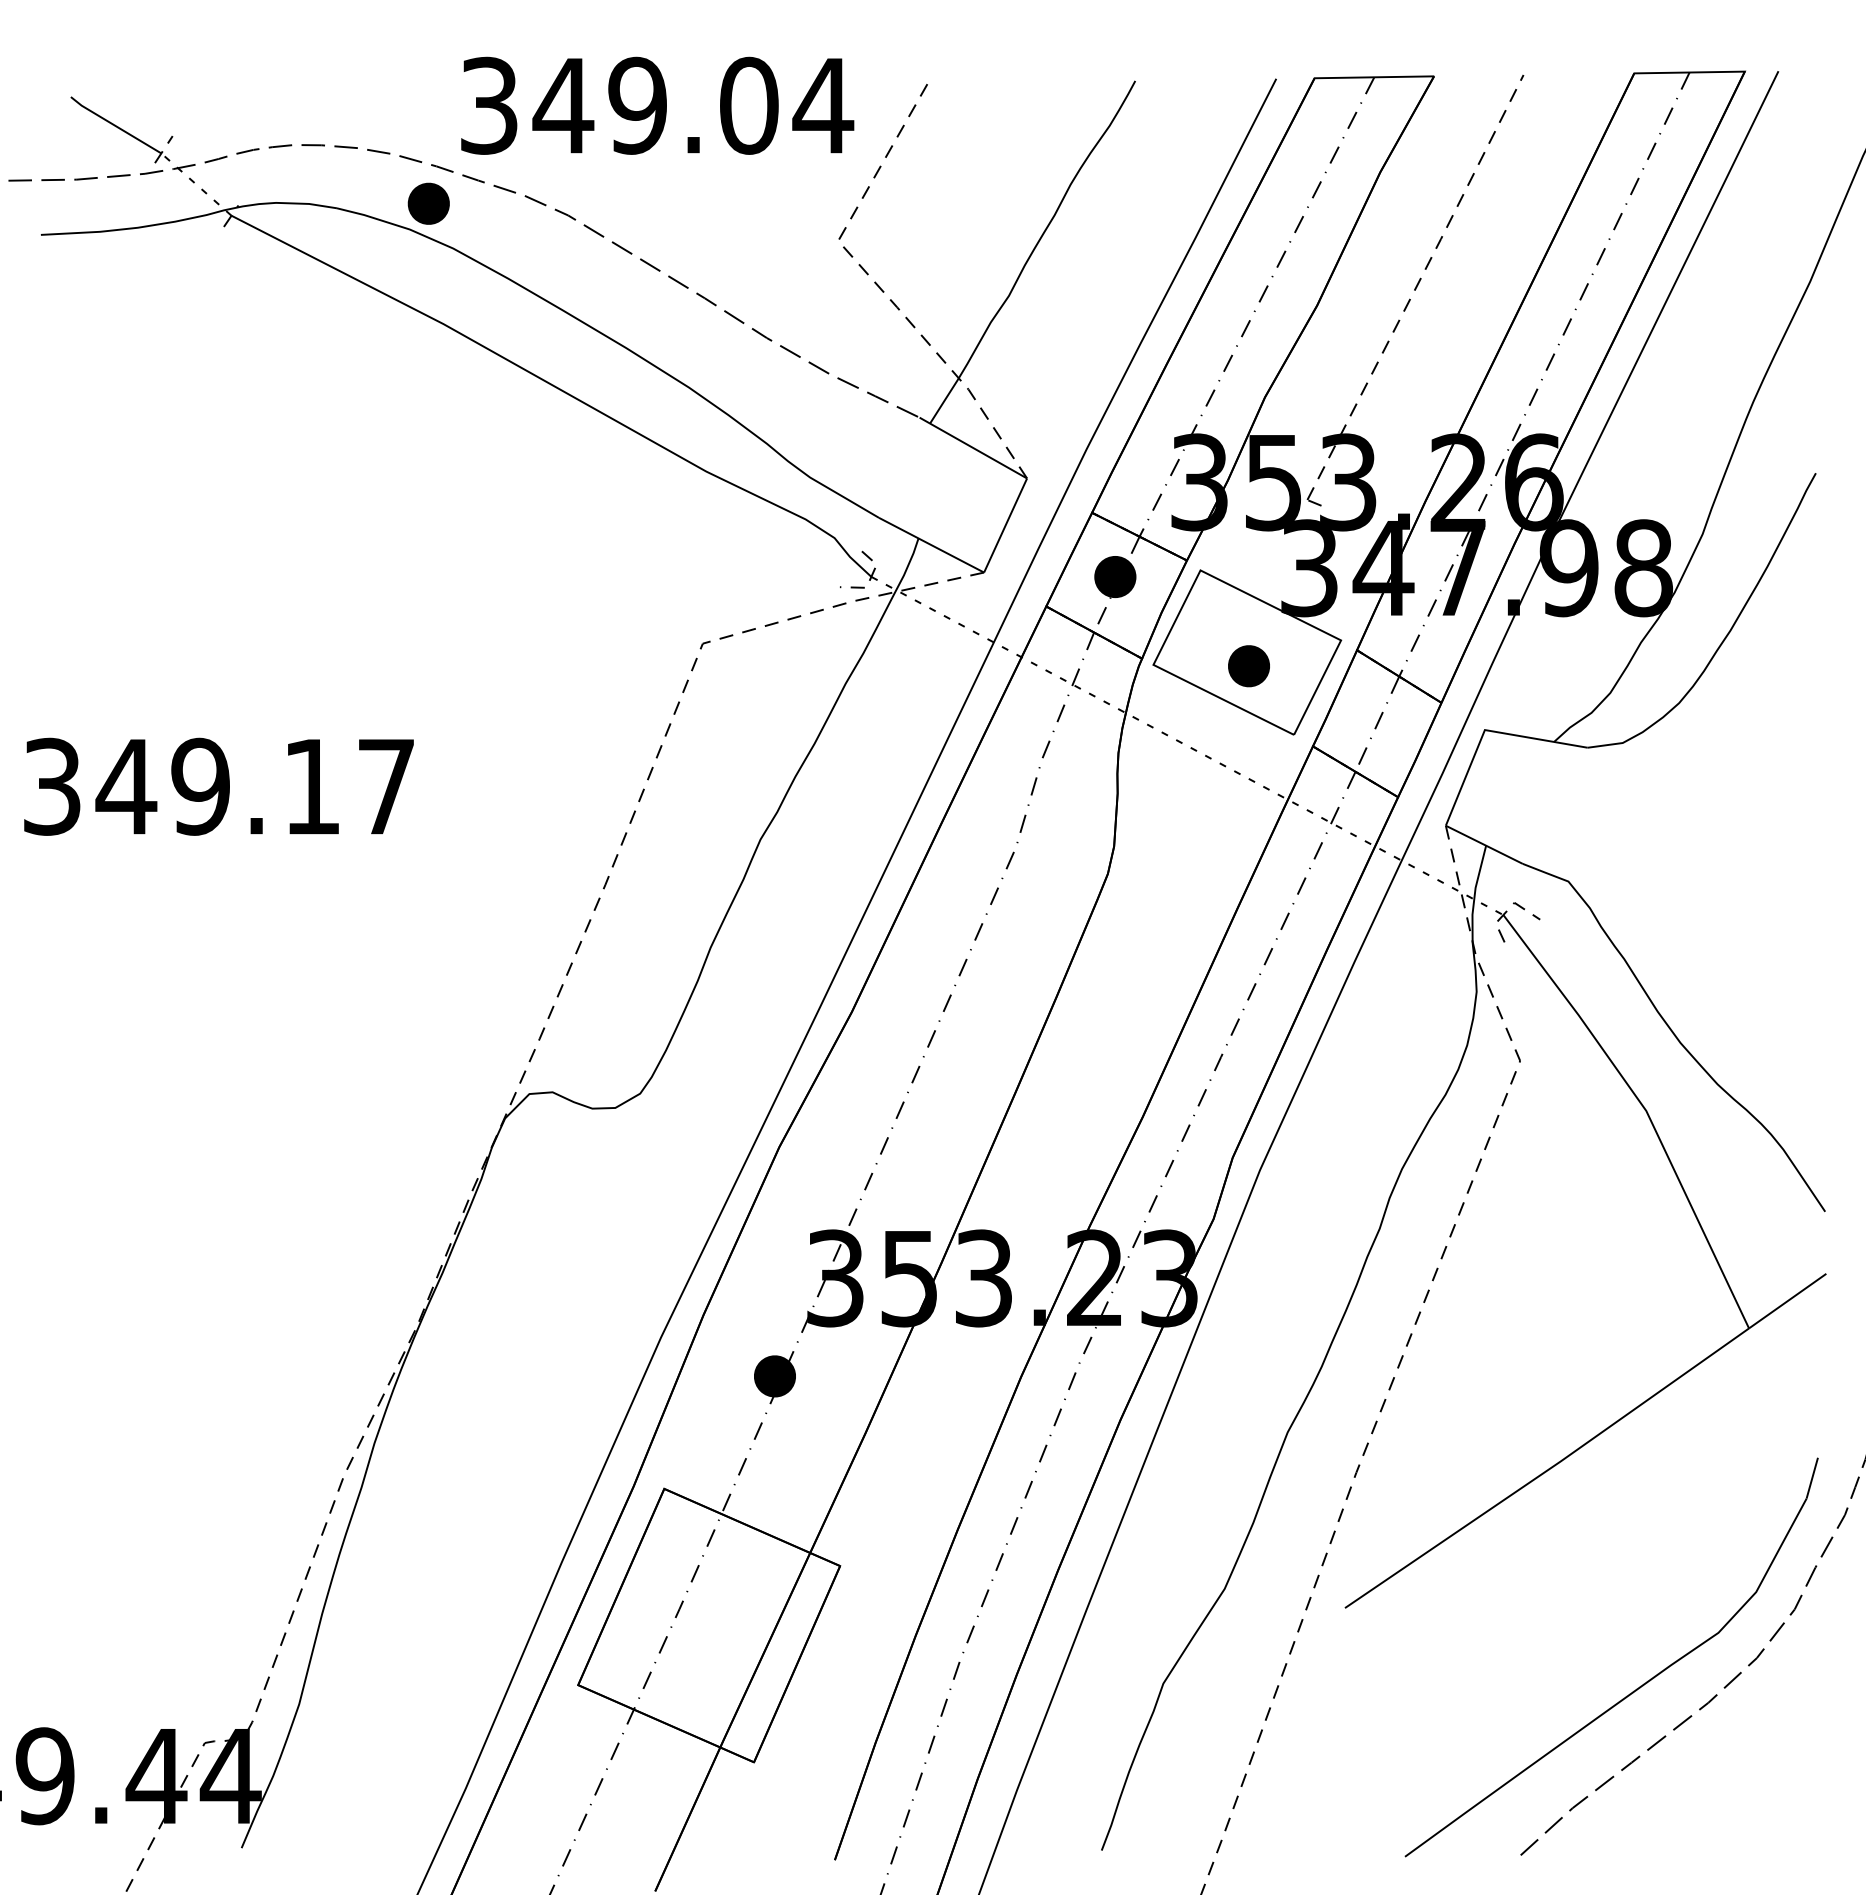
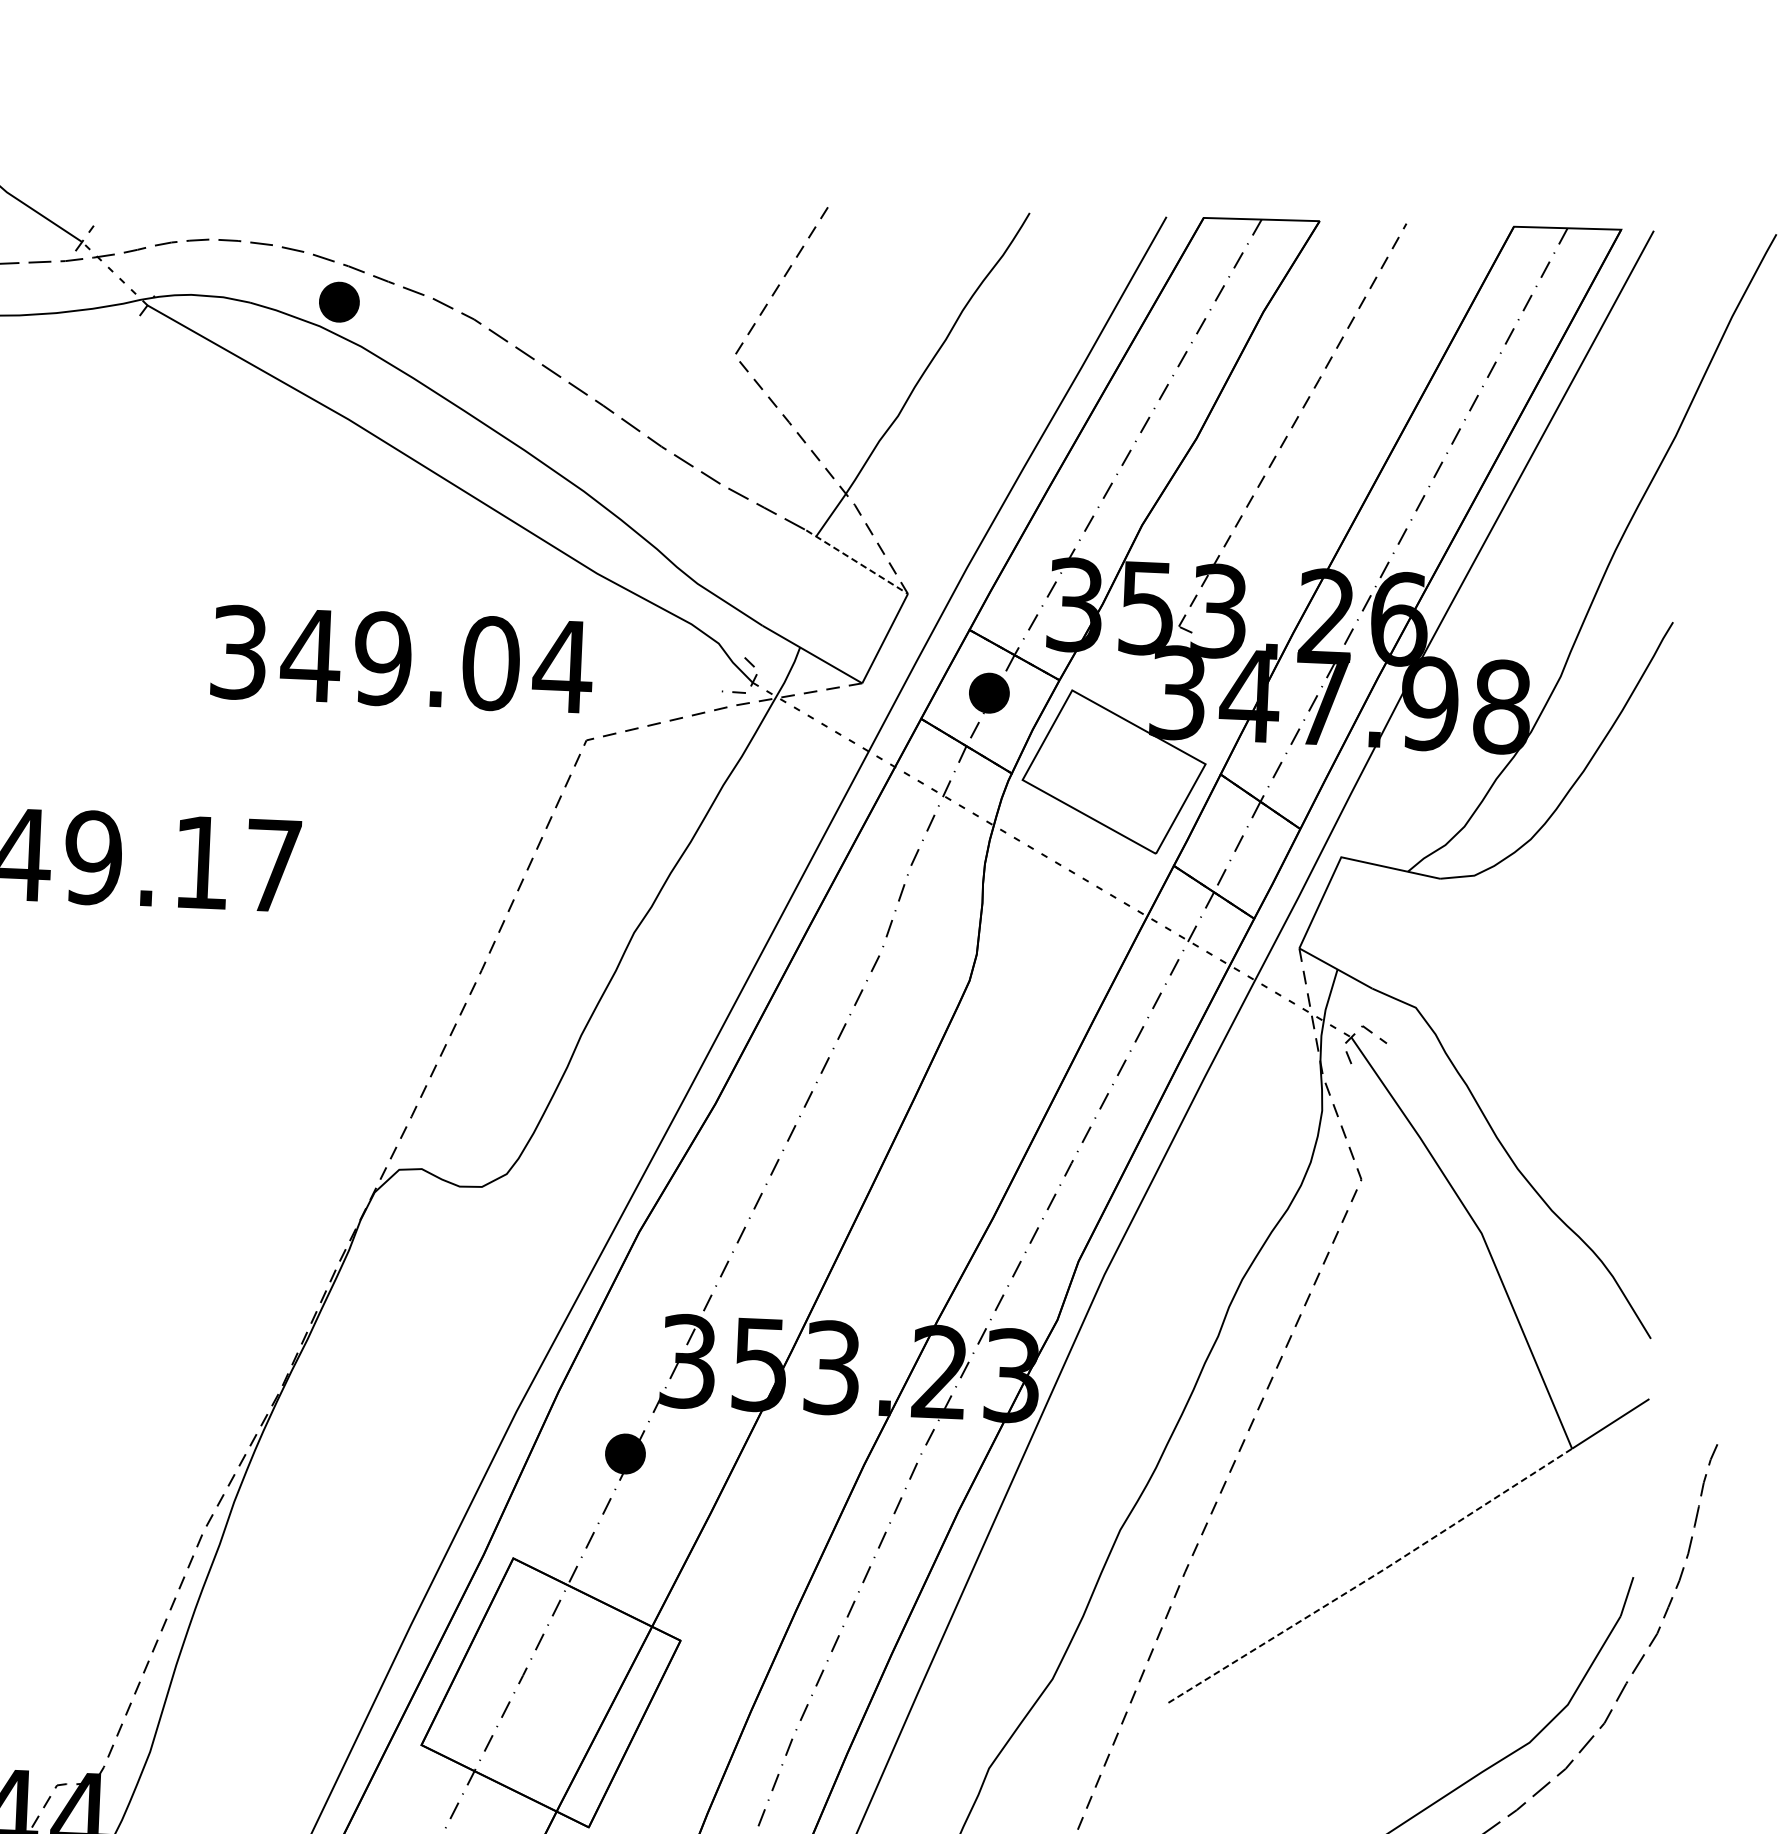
text: (657, 105) -> (402, 659), moved
line: (973, 448) -> (857, 562), solid -> dashed
part: (1248, 666) -> (1114, 785), removed
line: (1549, 1469) -> (1372, 1577), solid -> dashed

